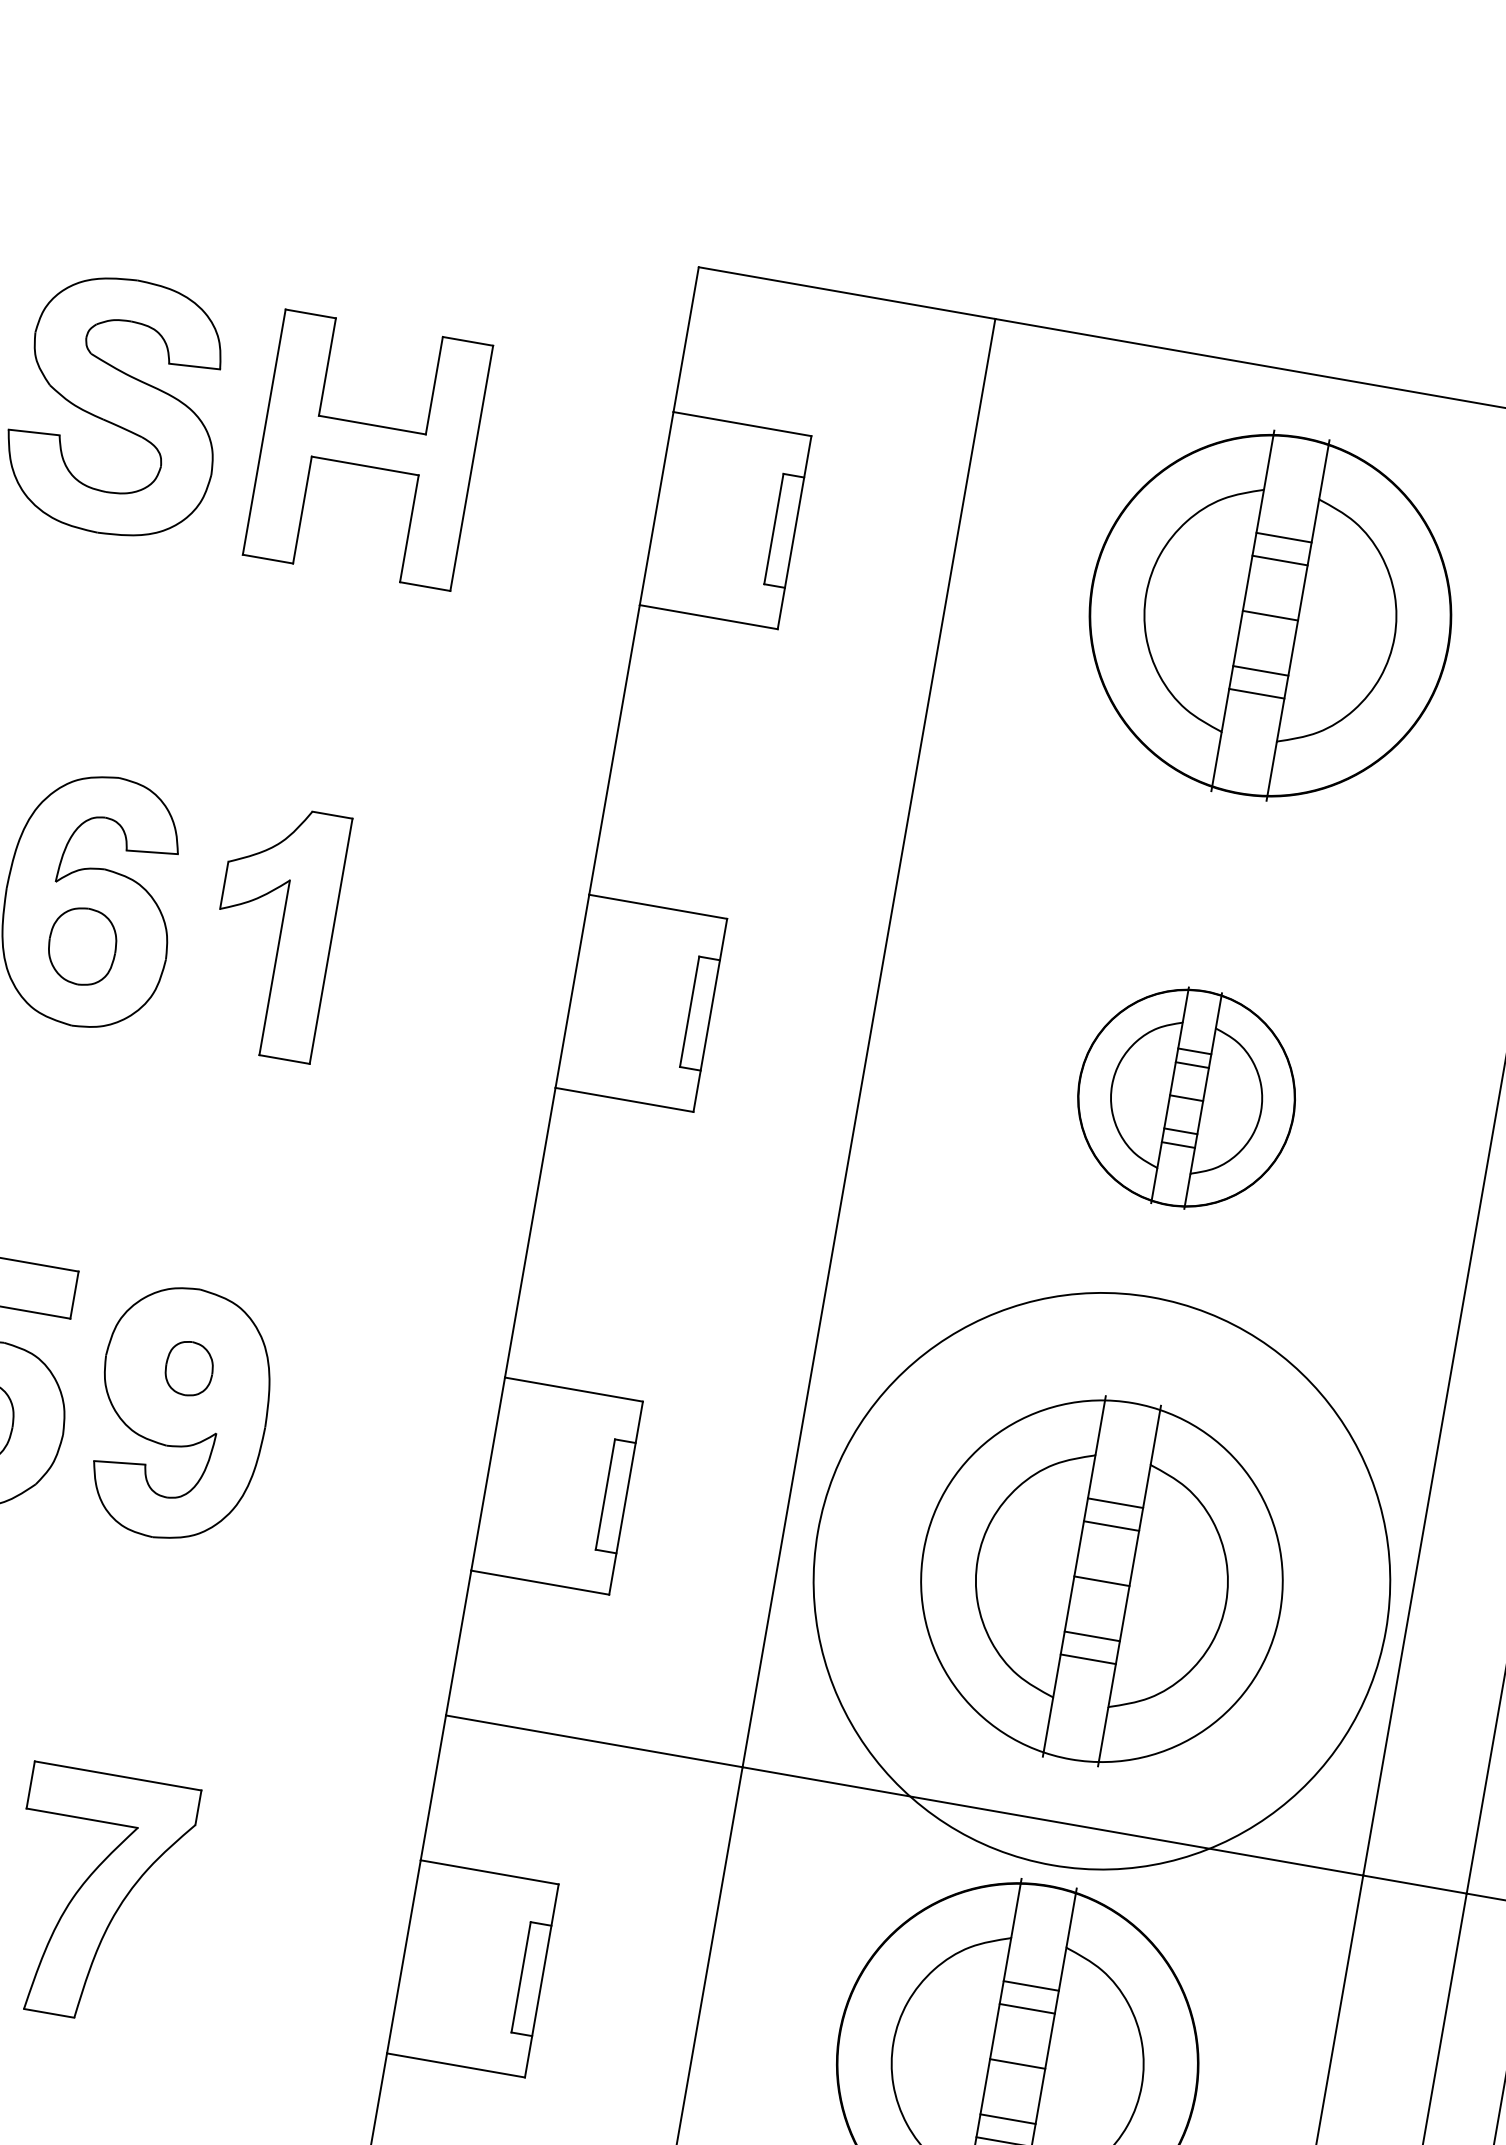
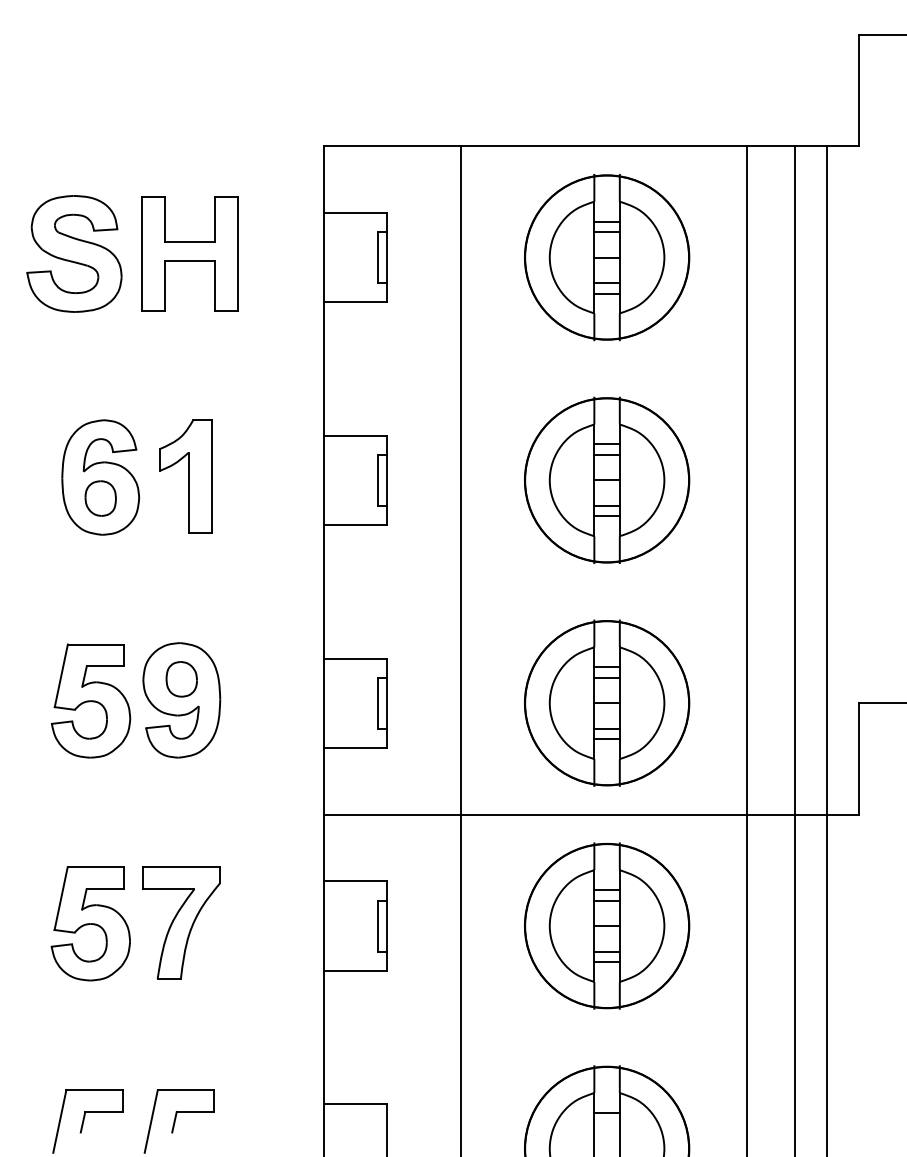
part: (1187, 1096) -> (607, 479), size x1.67
part: (188, 1368) -> (181, 679), size x1.43
circle: (1102, 1581) -> (607, 703), size x0.62

